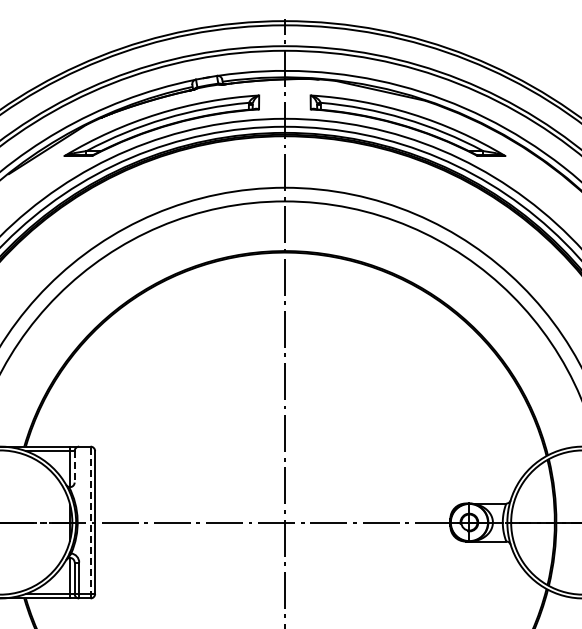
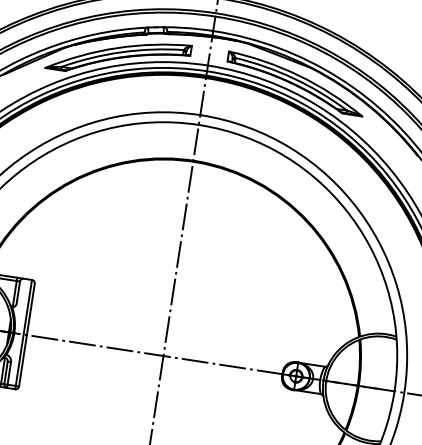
line: (74, 466) -> (18, 292), dashed -> solid
line: (90, 522) -> (23, 334), dashed -> solid

